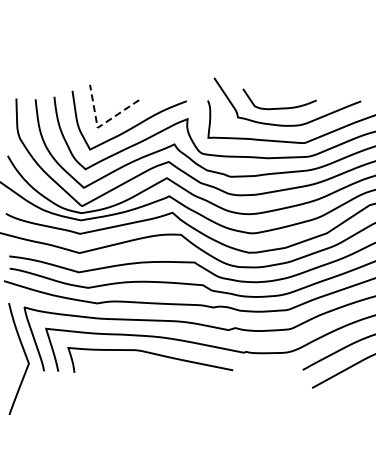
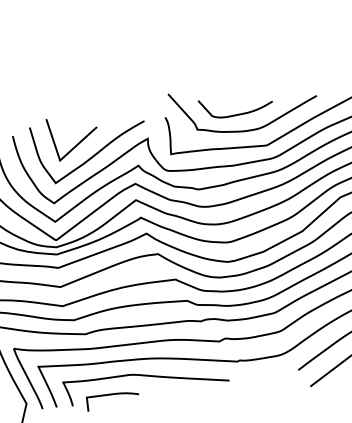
line: (100, 126) -> (62, 158), dashed -> solid
curve: (114, 367) -> (111, 395), added

